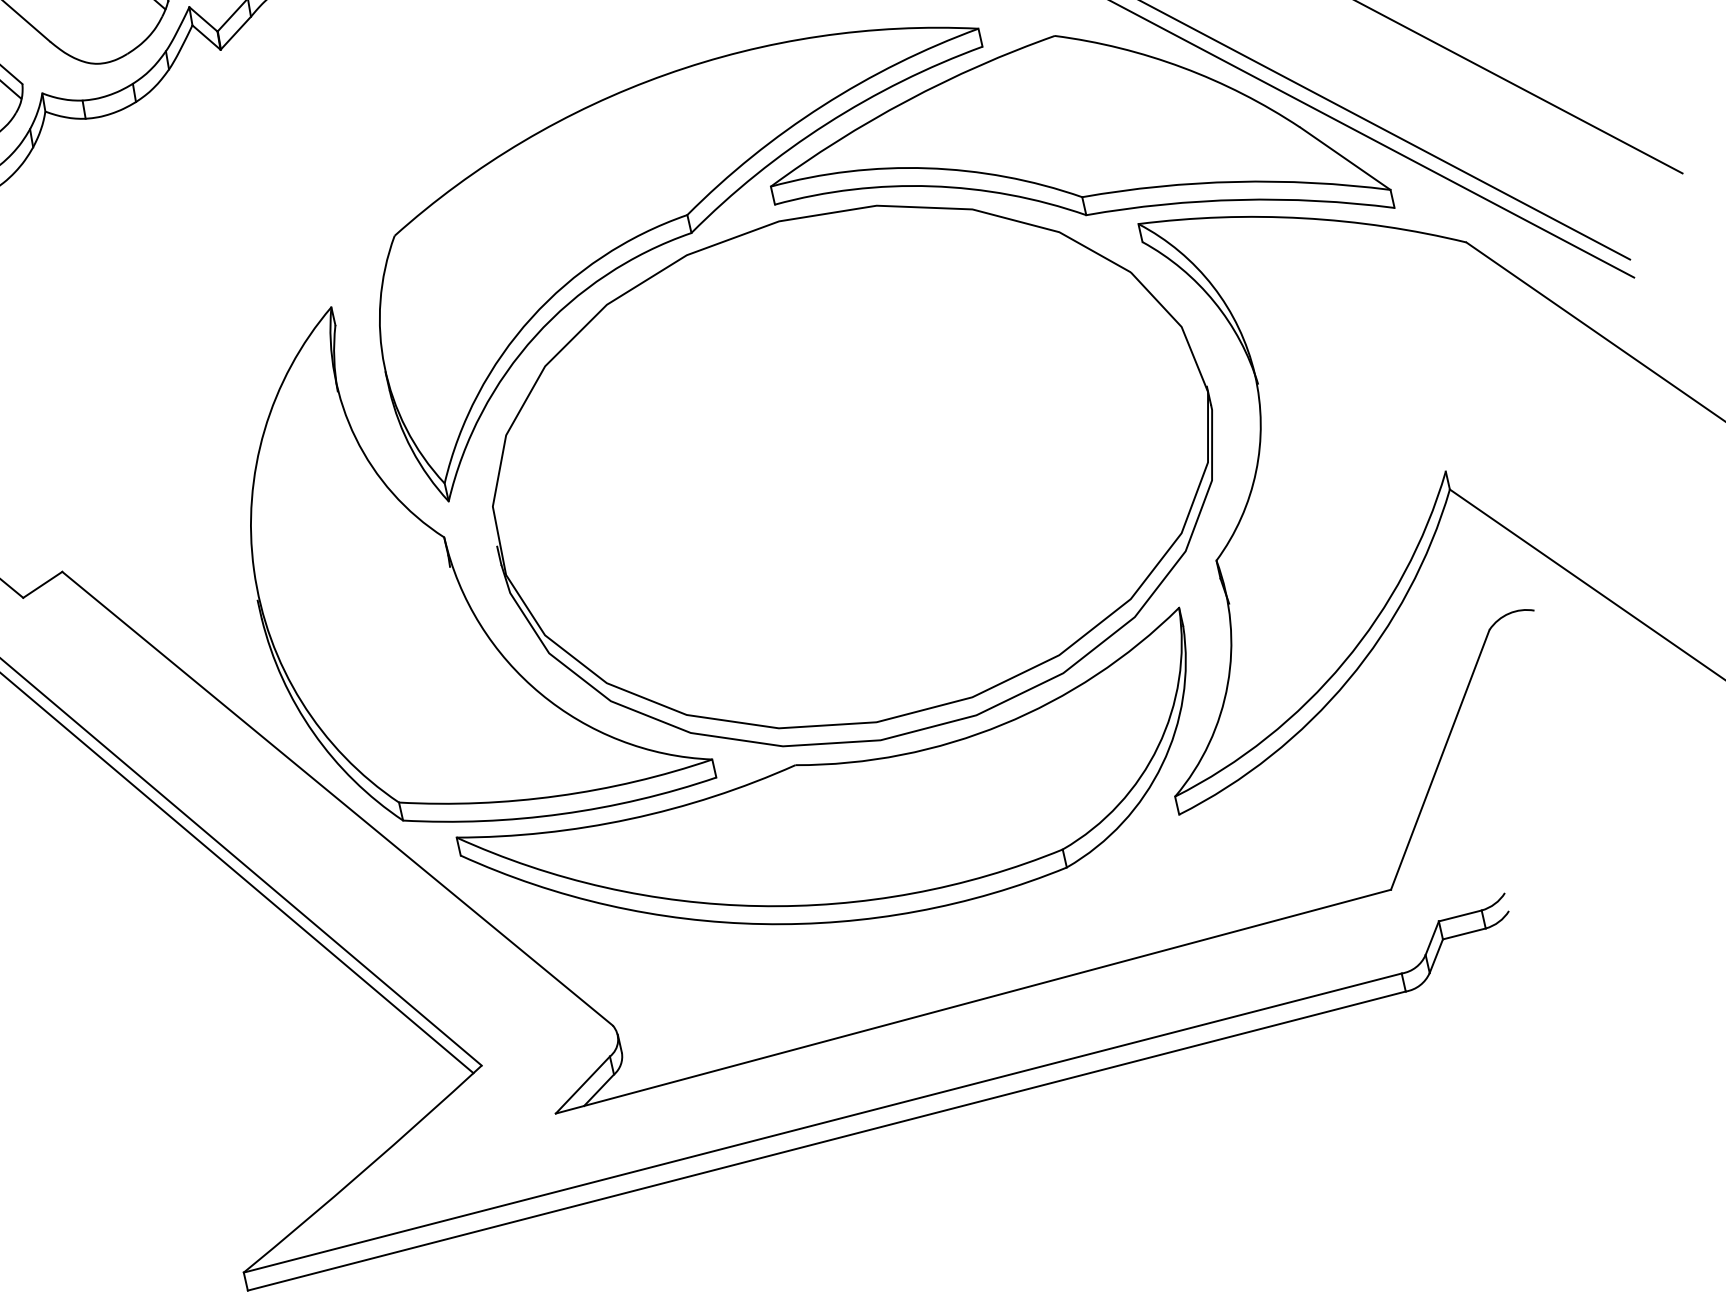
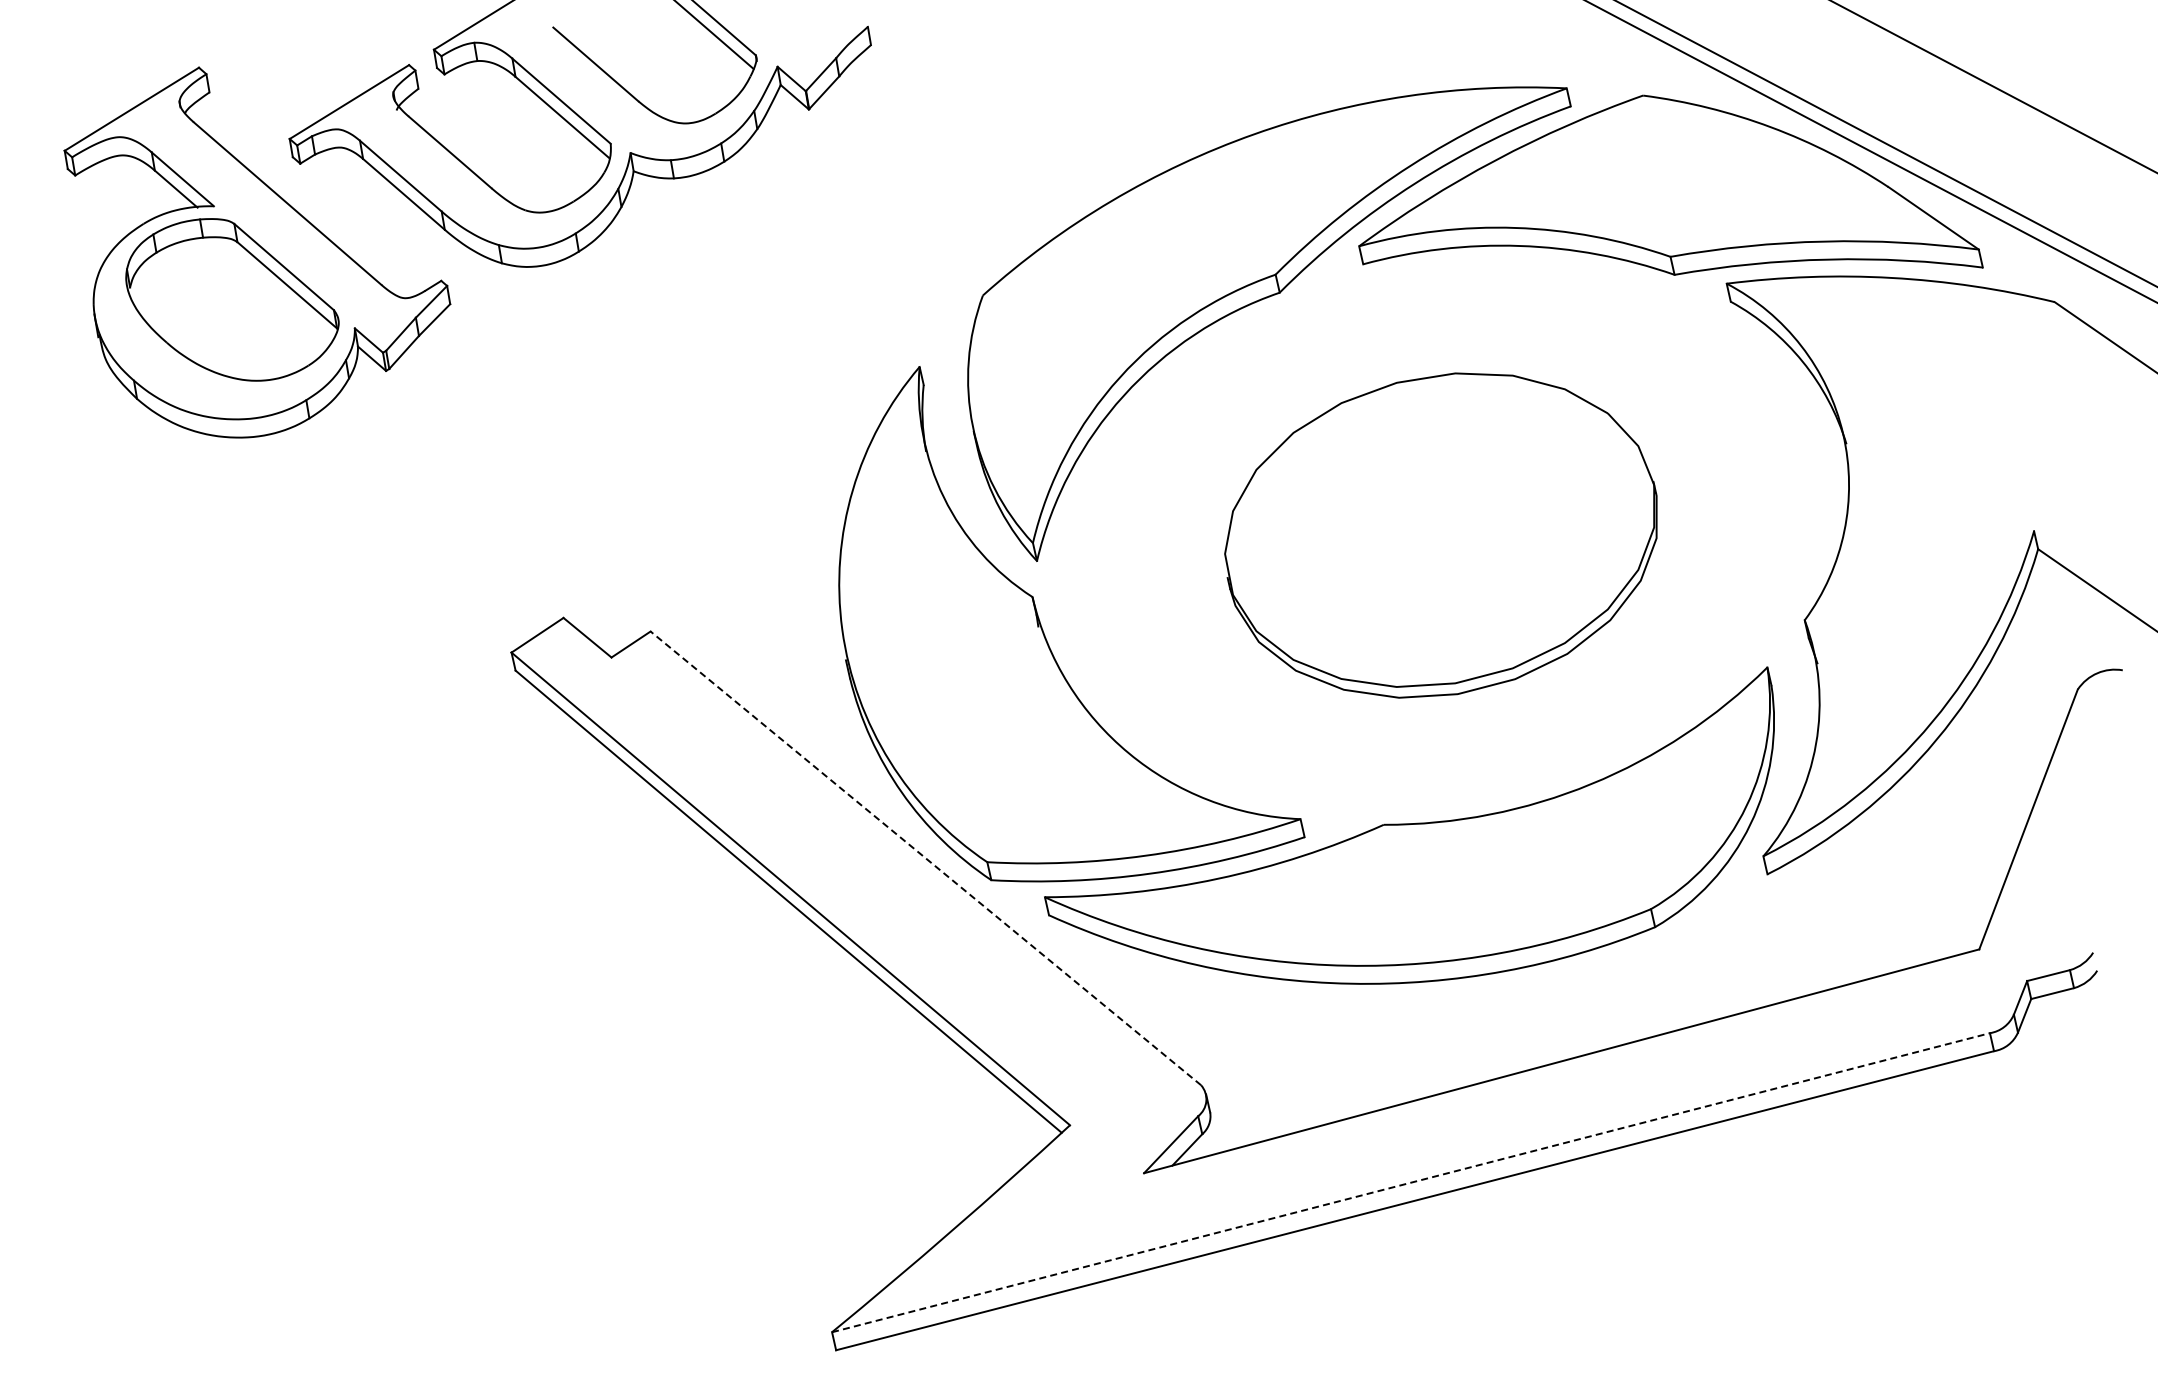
part: (852, 475) -> (1440, 535), size x0.6
line: (337, 798) -> (925, 858), solid -> dashed
line: (823, 1122) -> (1411, 1182), solid -> dashed

